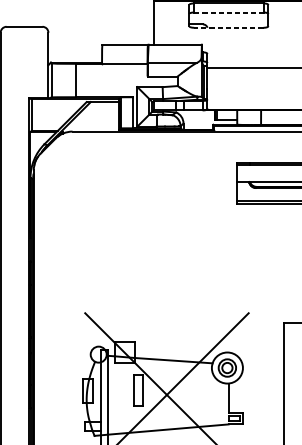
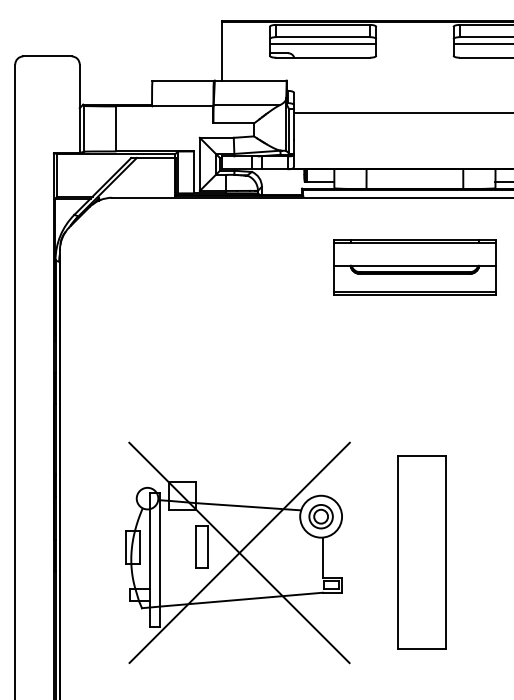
line: (229, 12) -> (323, 37), dashed -> solid
line: (228, 17) -> (322, 43), added
line: (229, 27) -> (323, 57), dashed -> solid

